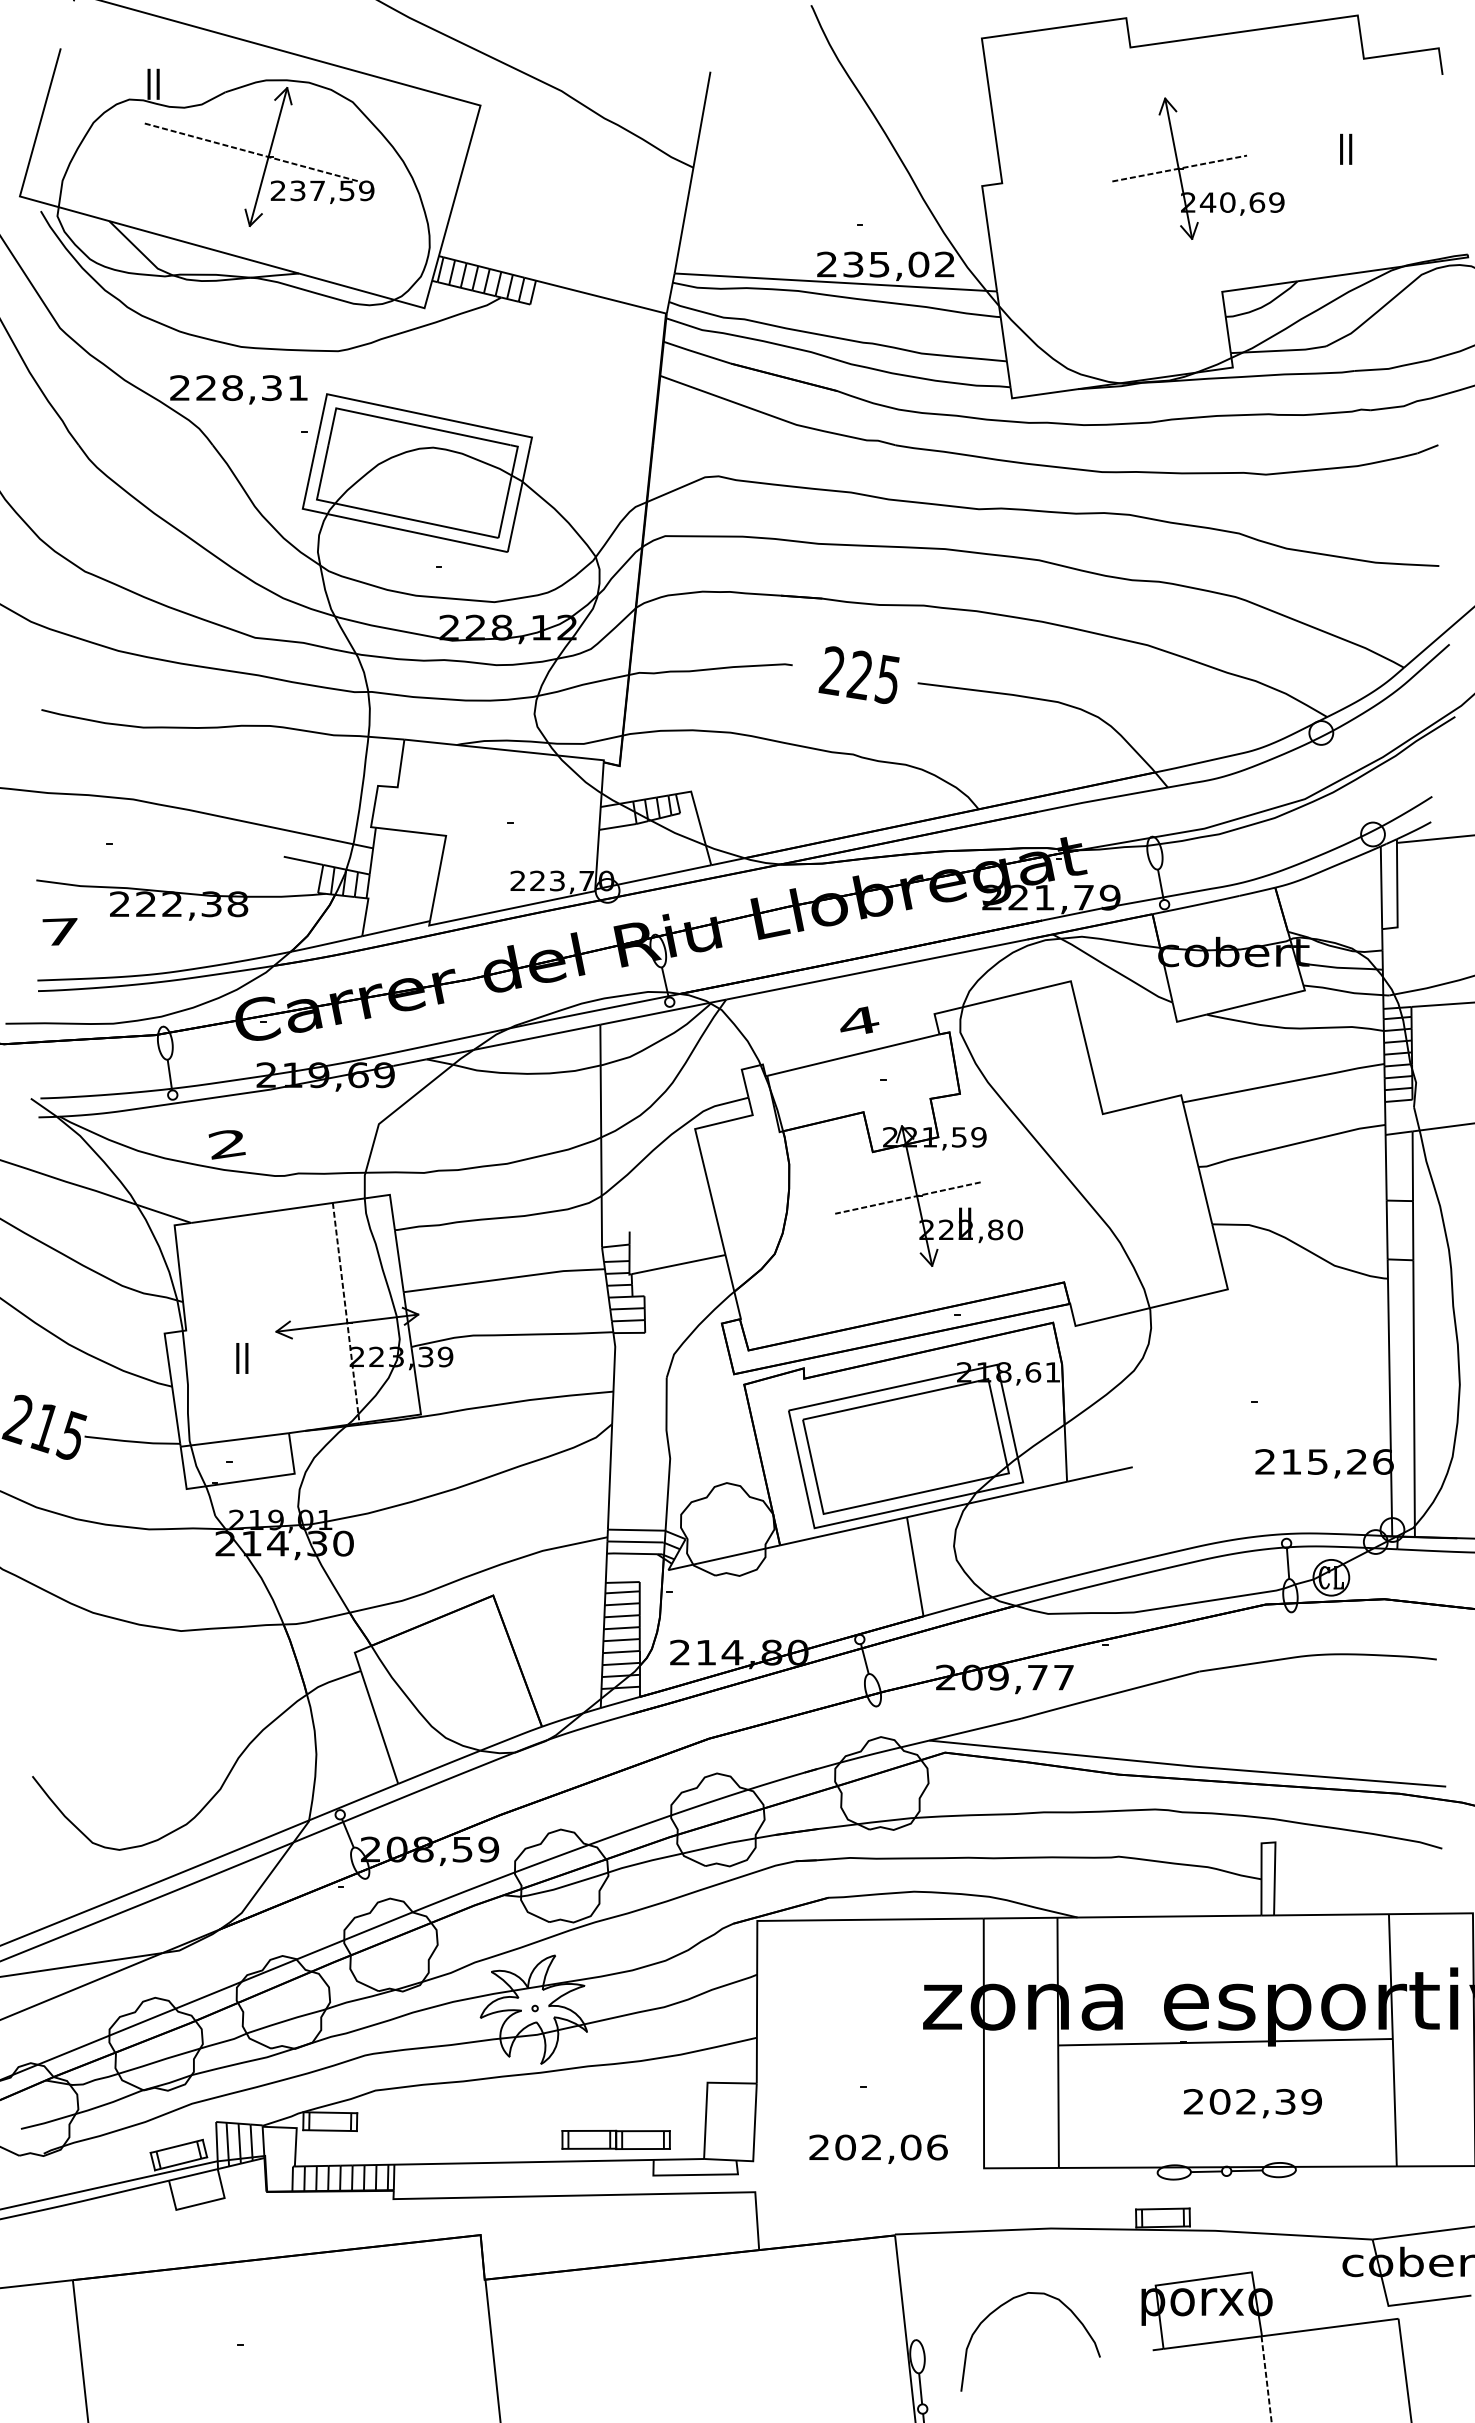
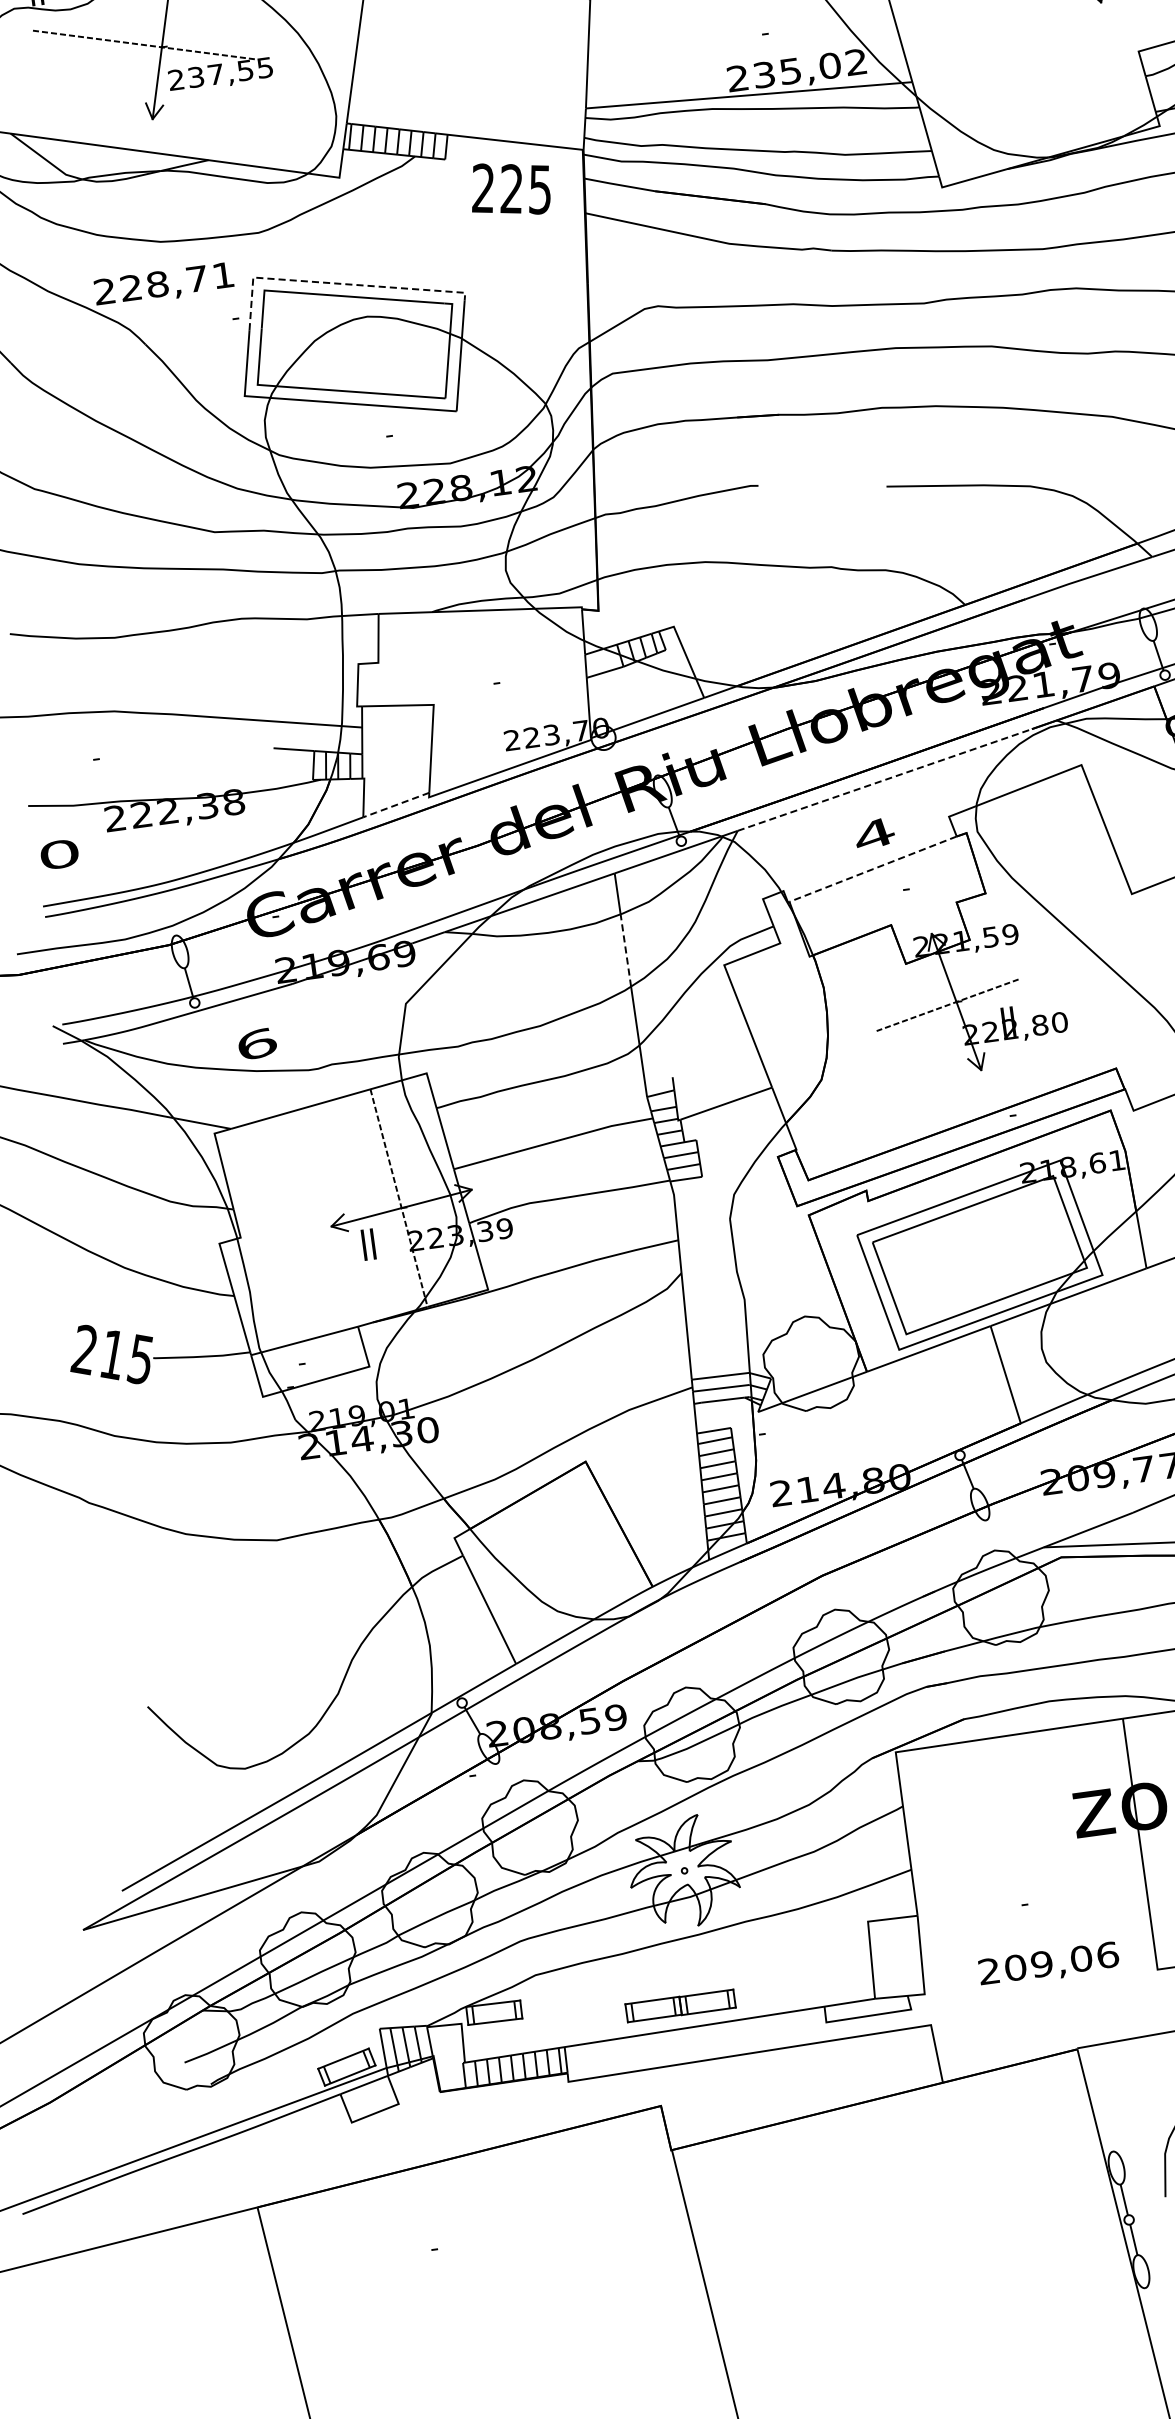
text: (366, 190) -> (264, 67), 237,59 -> 237,55
text: (271, 387) -> (196, 278), 228,31 -> 228,71
line: (408, 411) -> (337, 283), solid -> dashed
text: (858, 674) -> (509, 188), moved
line: (395, 928) -> (395, 804), solid -> dashed
text: (60, 931) -> (59, 854), 7 -> 0
line: (877, 969) -> (885, 779), solid -> dashed
line: (853, 1055) -> (873, 869), solid -> dashed
line: (600, 1100) -> (625, 949), solid -> dashed
text: (227, 1144) -> (256, 1045), 2 -> 6
text: (242, 1358) -> (368, 1244), moved
part: (615, 2139) -> (679, 2005), moved
text: (871, 2147) -> (1041, 1964), 202,06 -> 209,06

